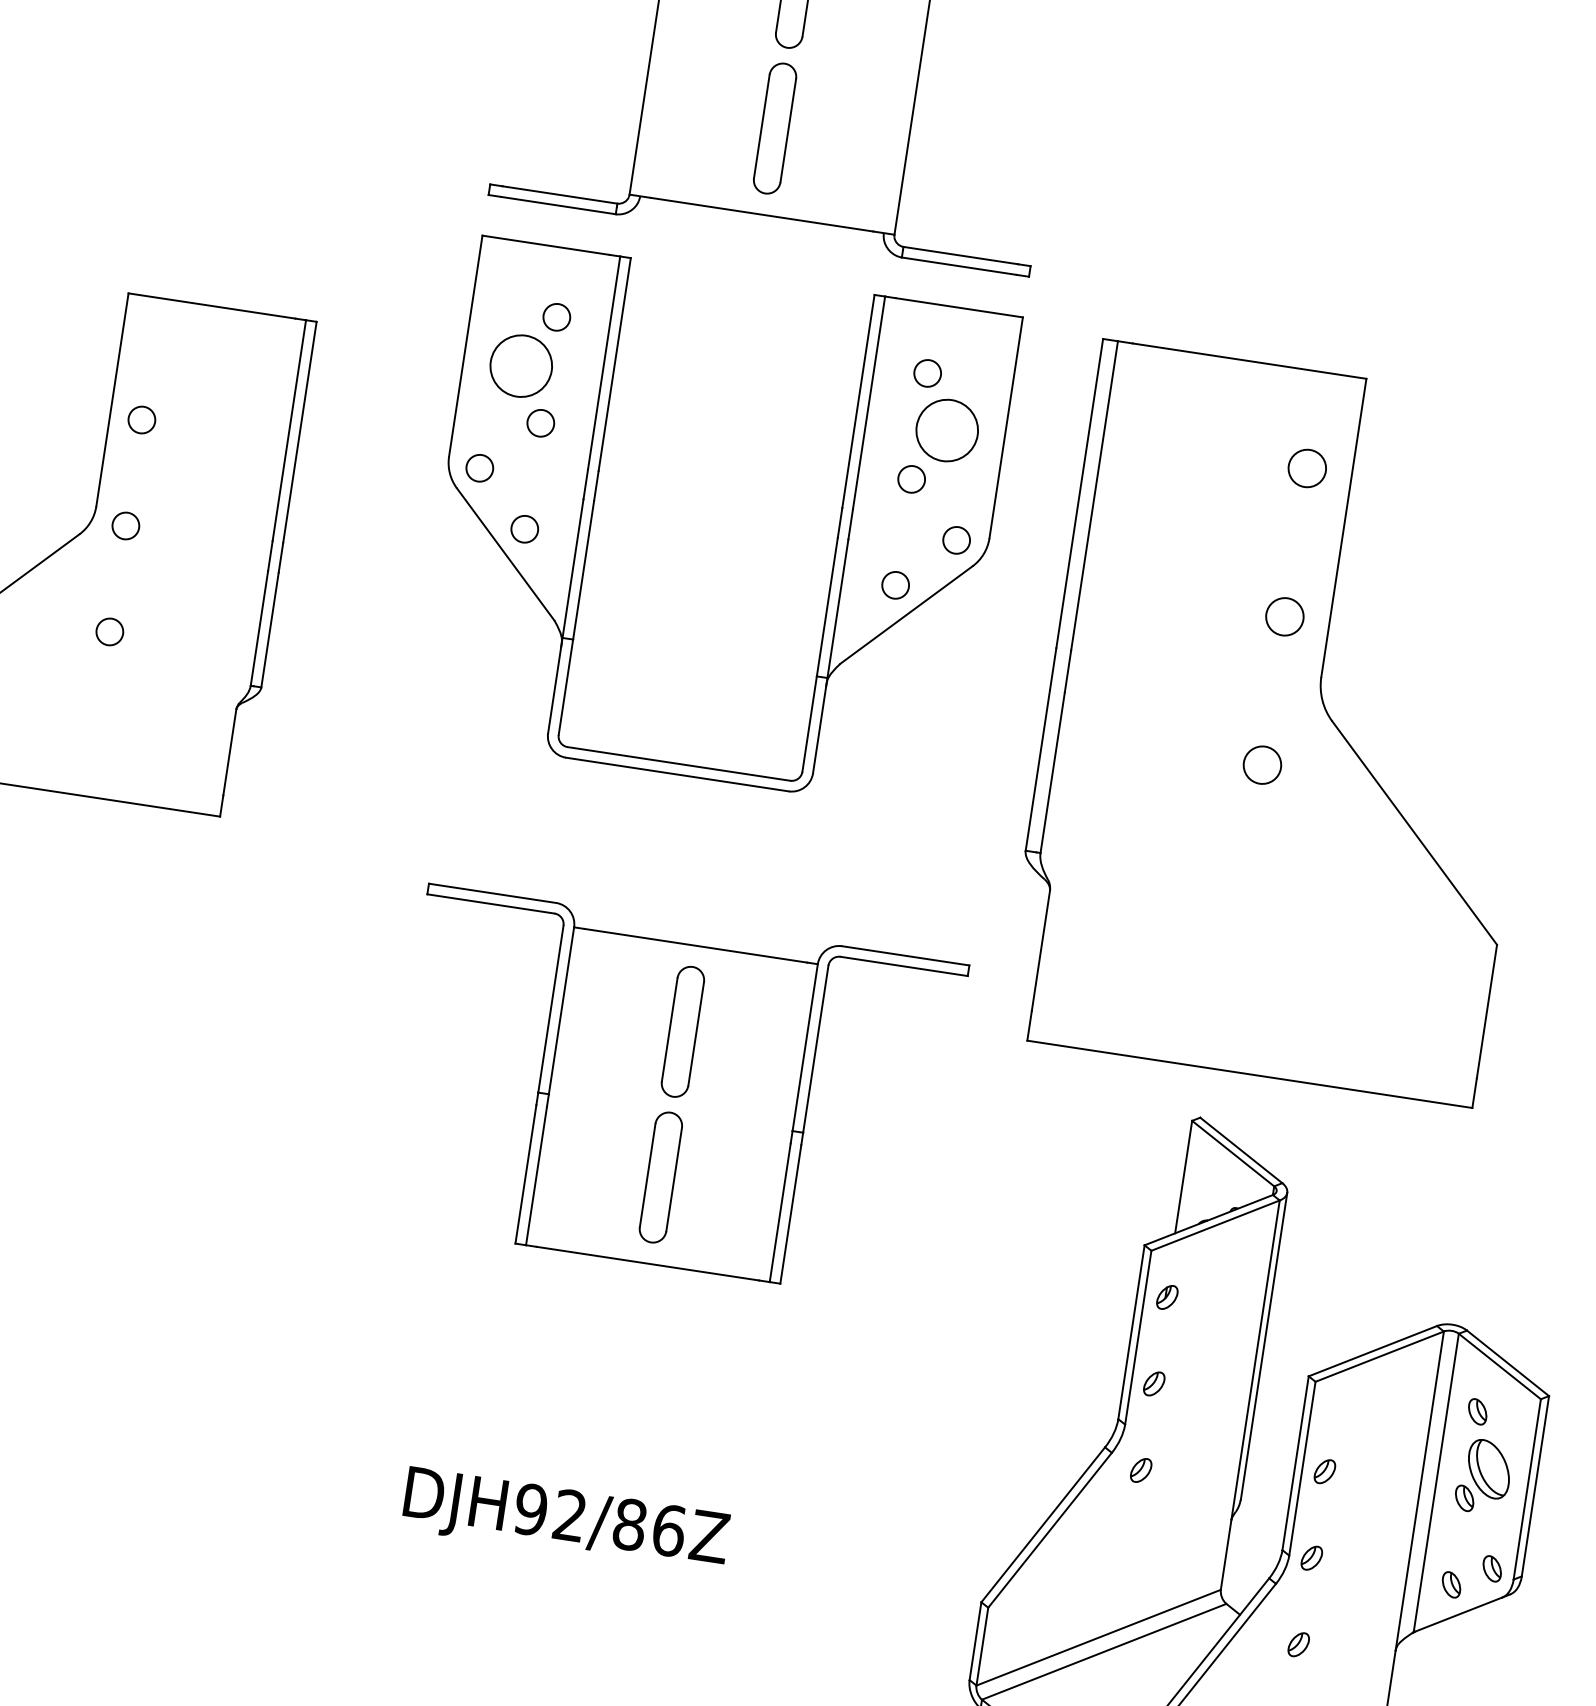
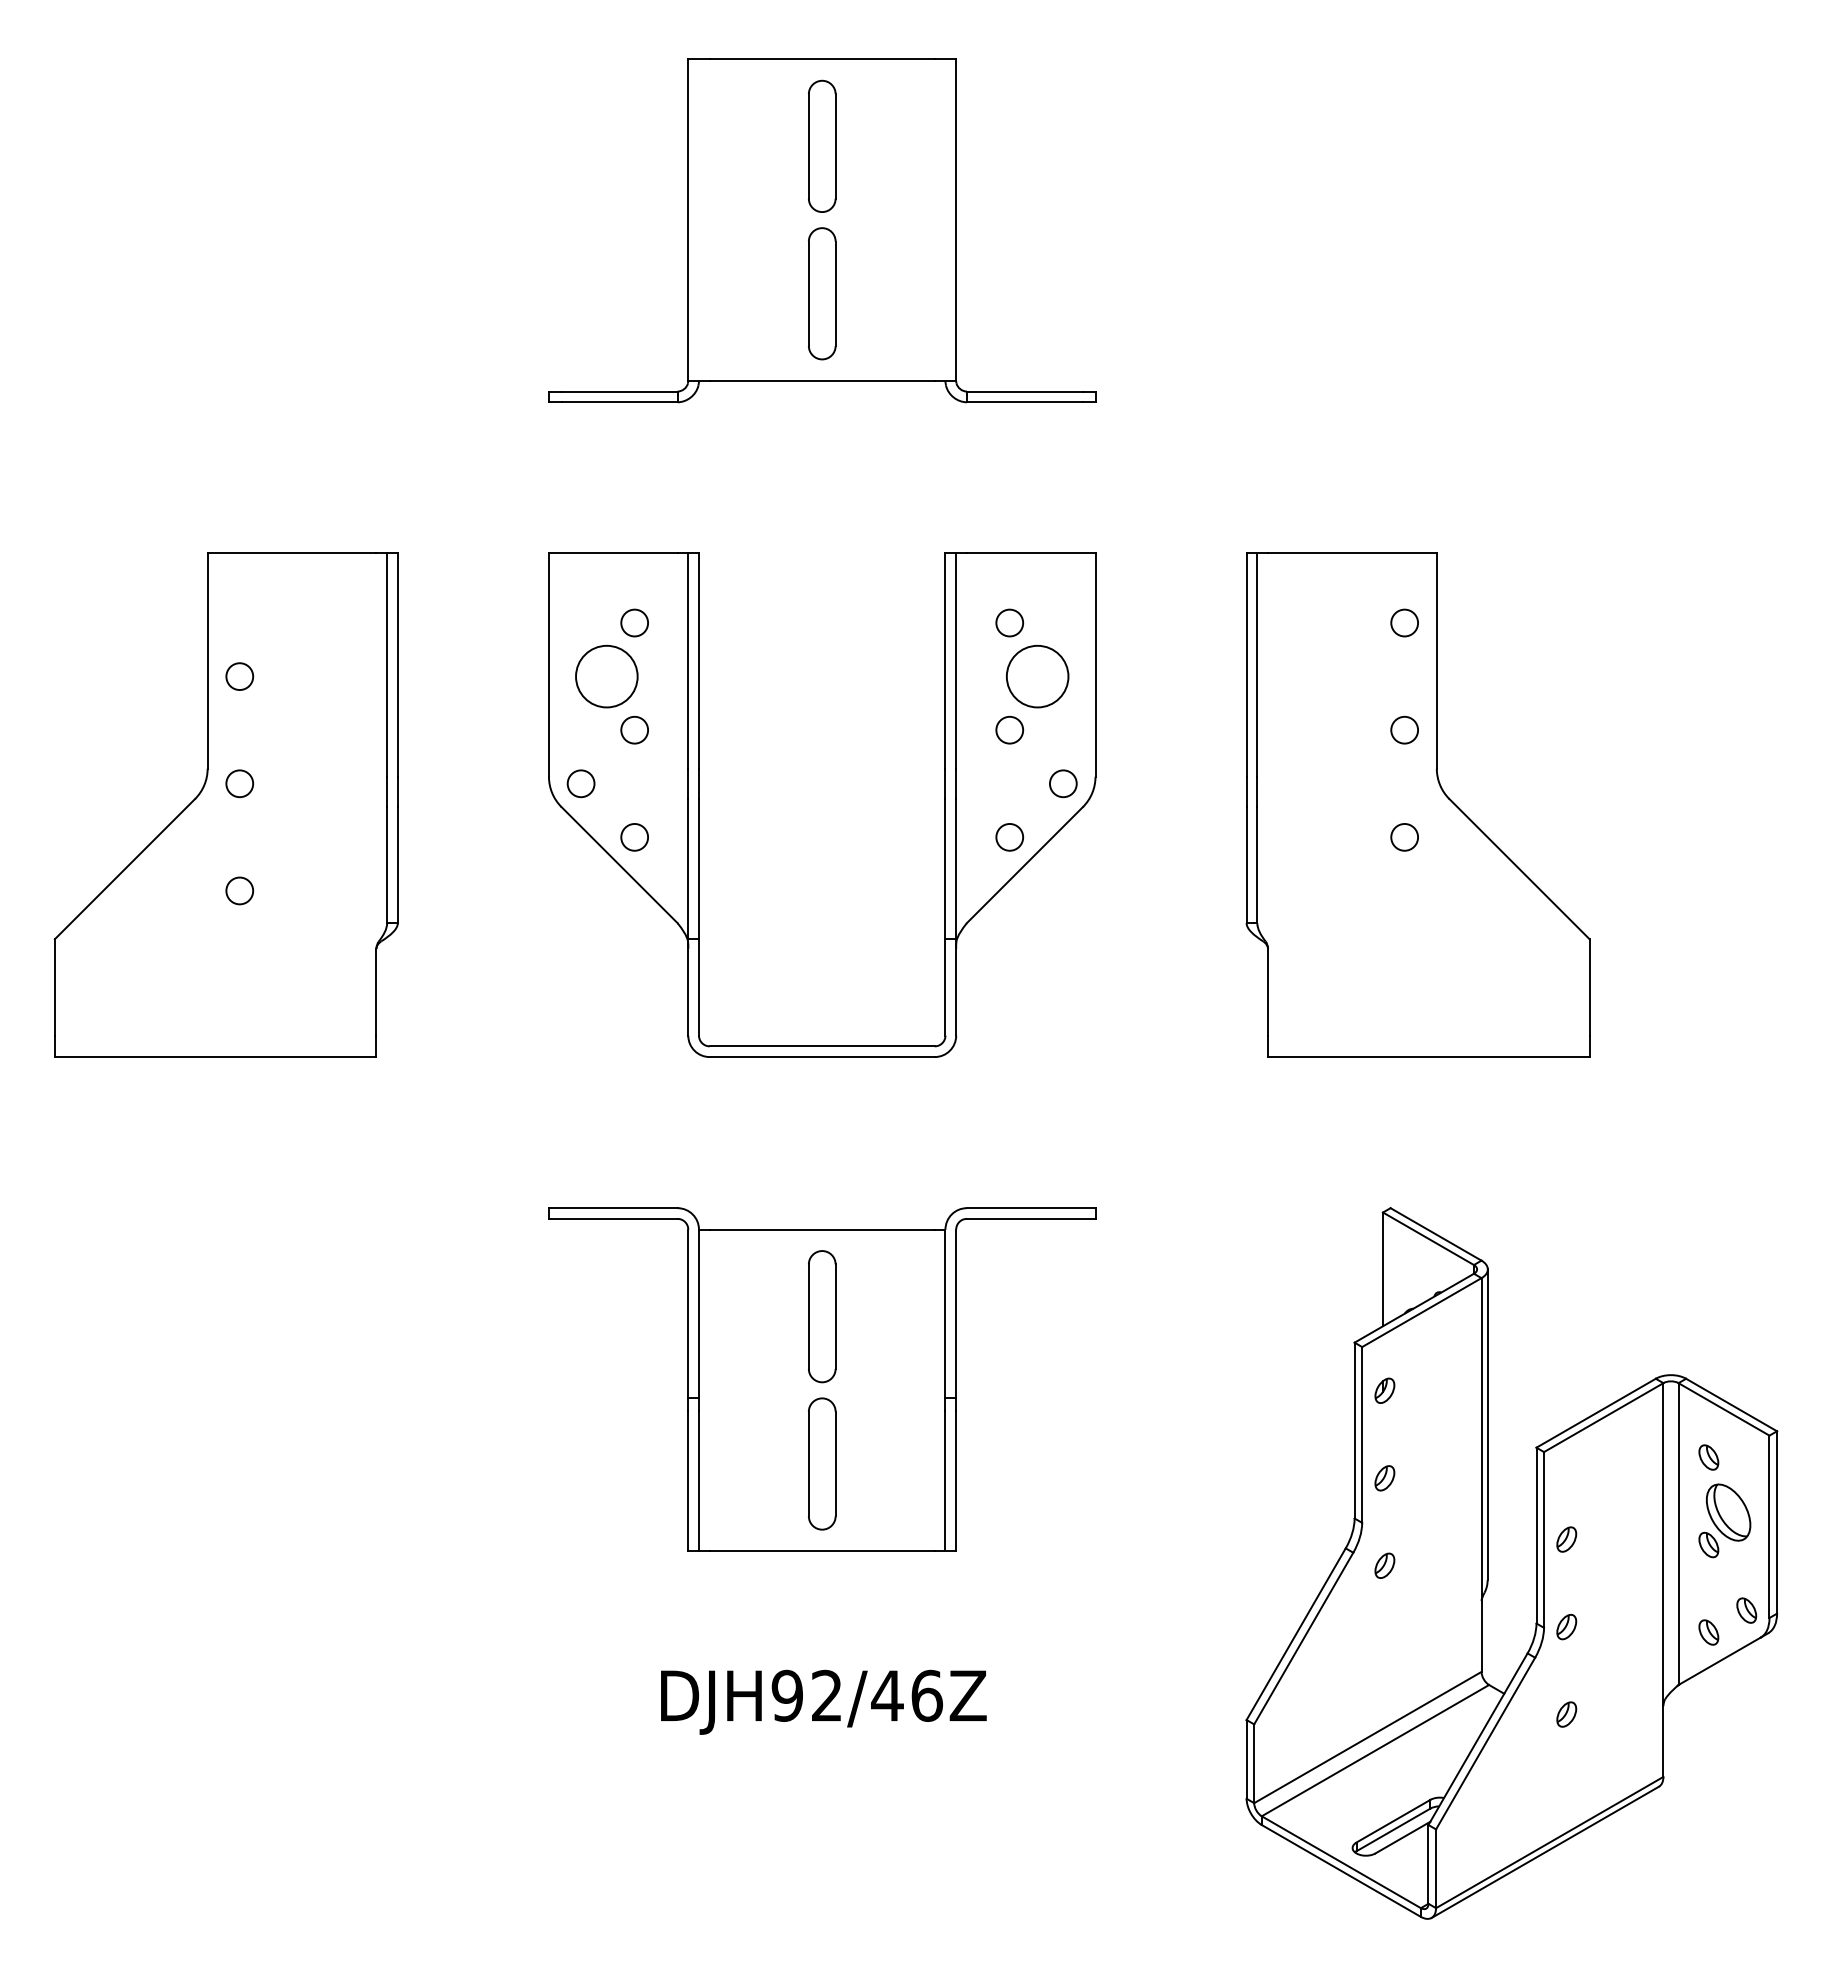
part: (836, 543) -> (944, 804), moved
part: (1287, 722) -> (1417, 804), size x0.71
part: (673, 1094) -> (822, 1379), moved
text: (629, 1524) -> (887, 1695), DJH92/86Z -> DJH92/46Z

